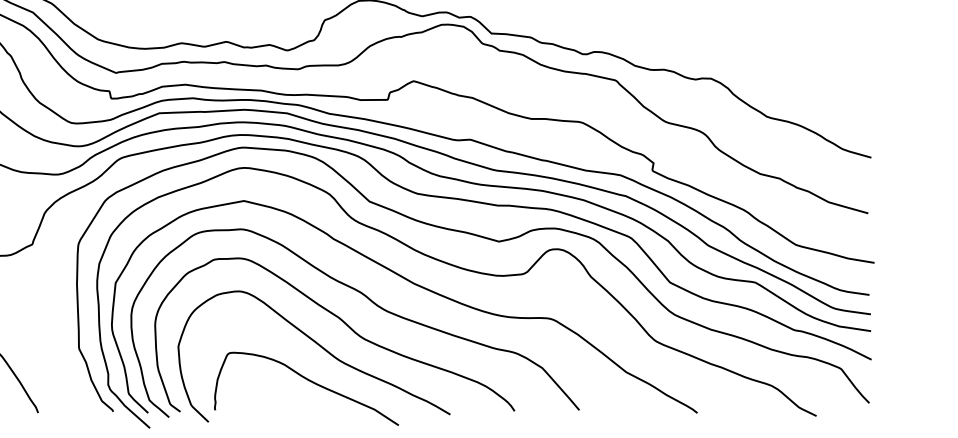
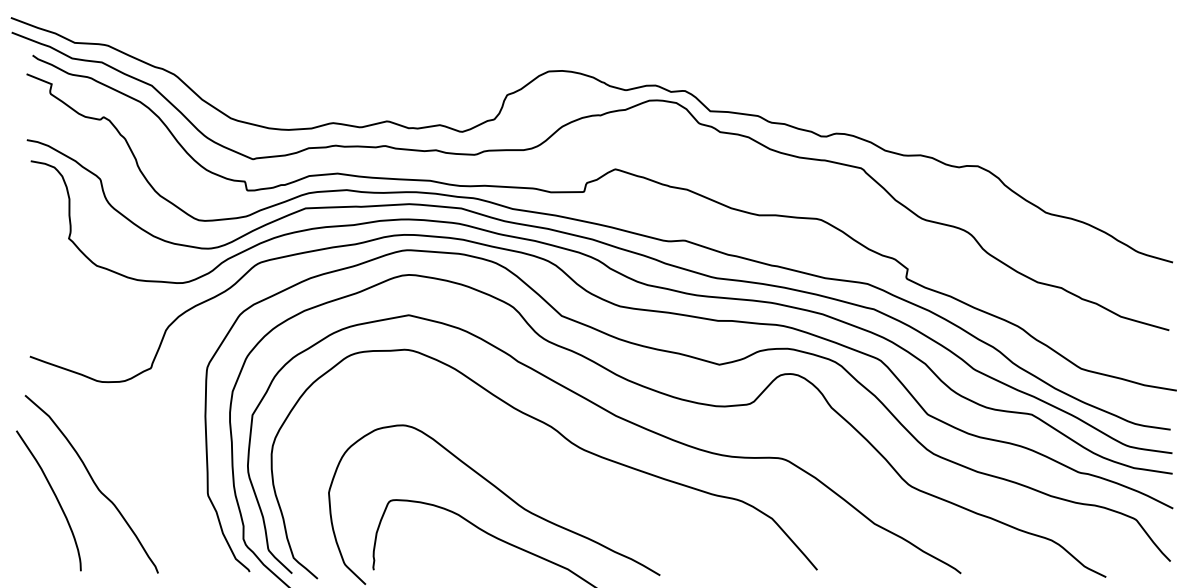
curve: (343, 322) -> (529, 463), removed

